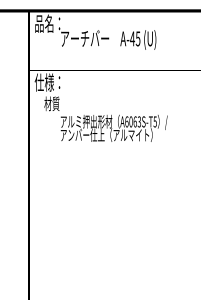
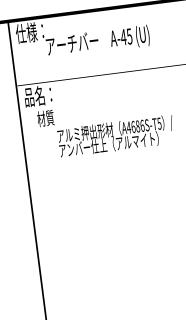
text: (43, 23) -> (25, 33), 品名： -> 仕様：
text: (43, 82) -> (33, 96), 仕様： -> 品名：
text: (133, 121) -> (136, 126), A6063S-T5 -> A4686S-T5

